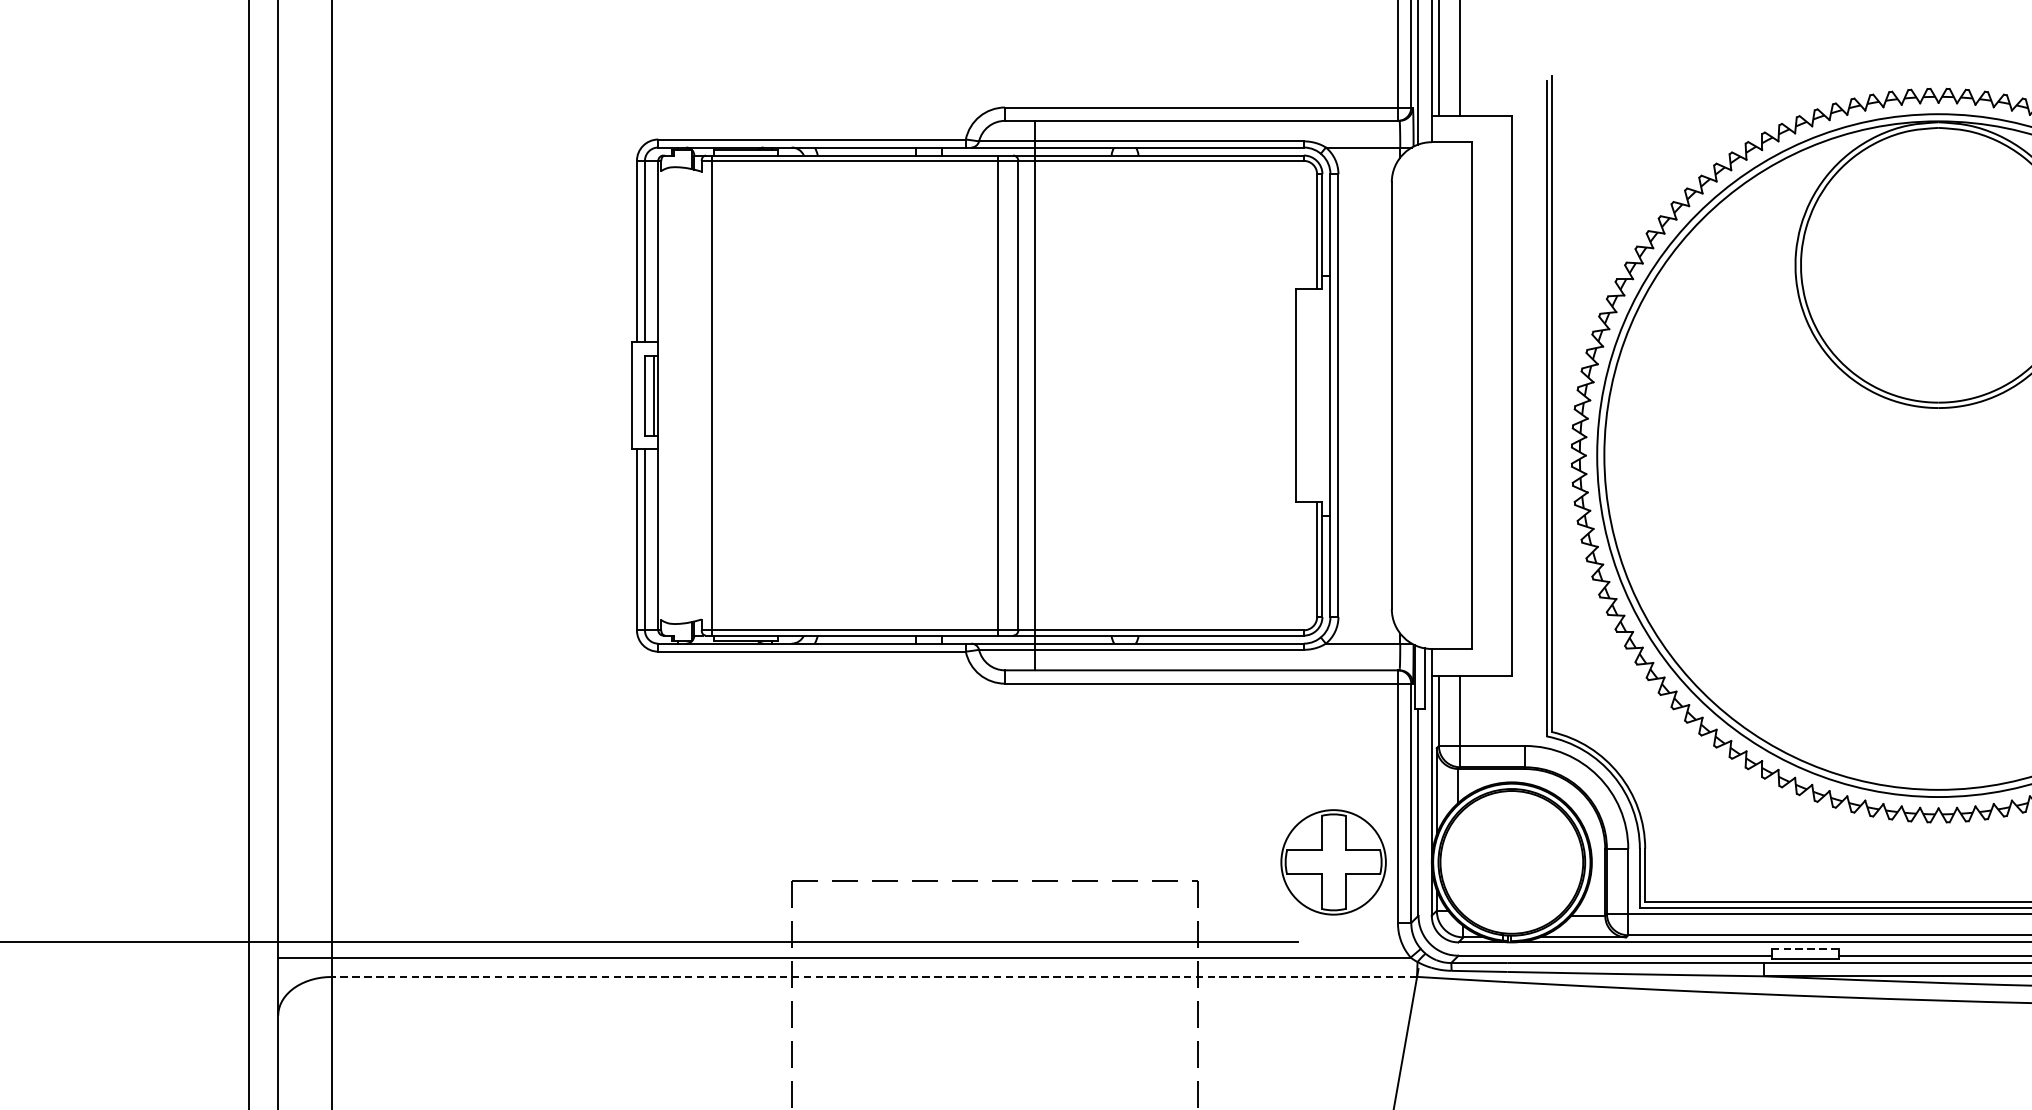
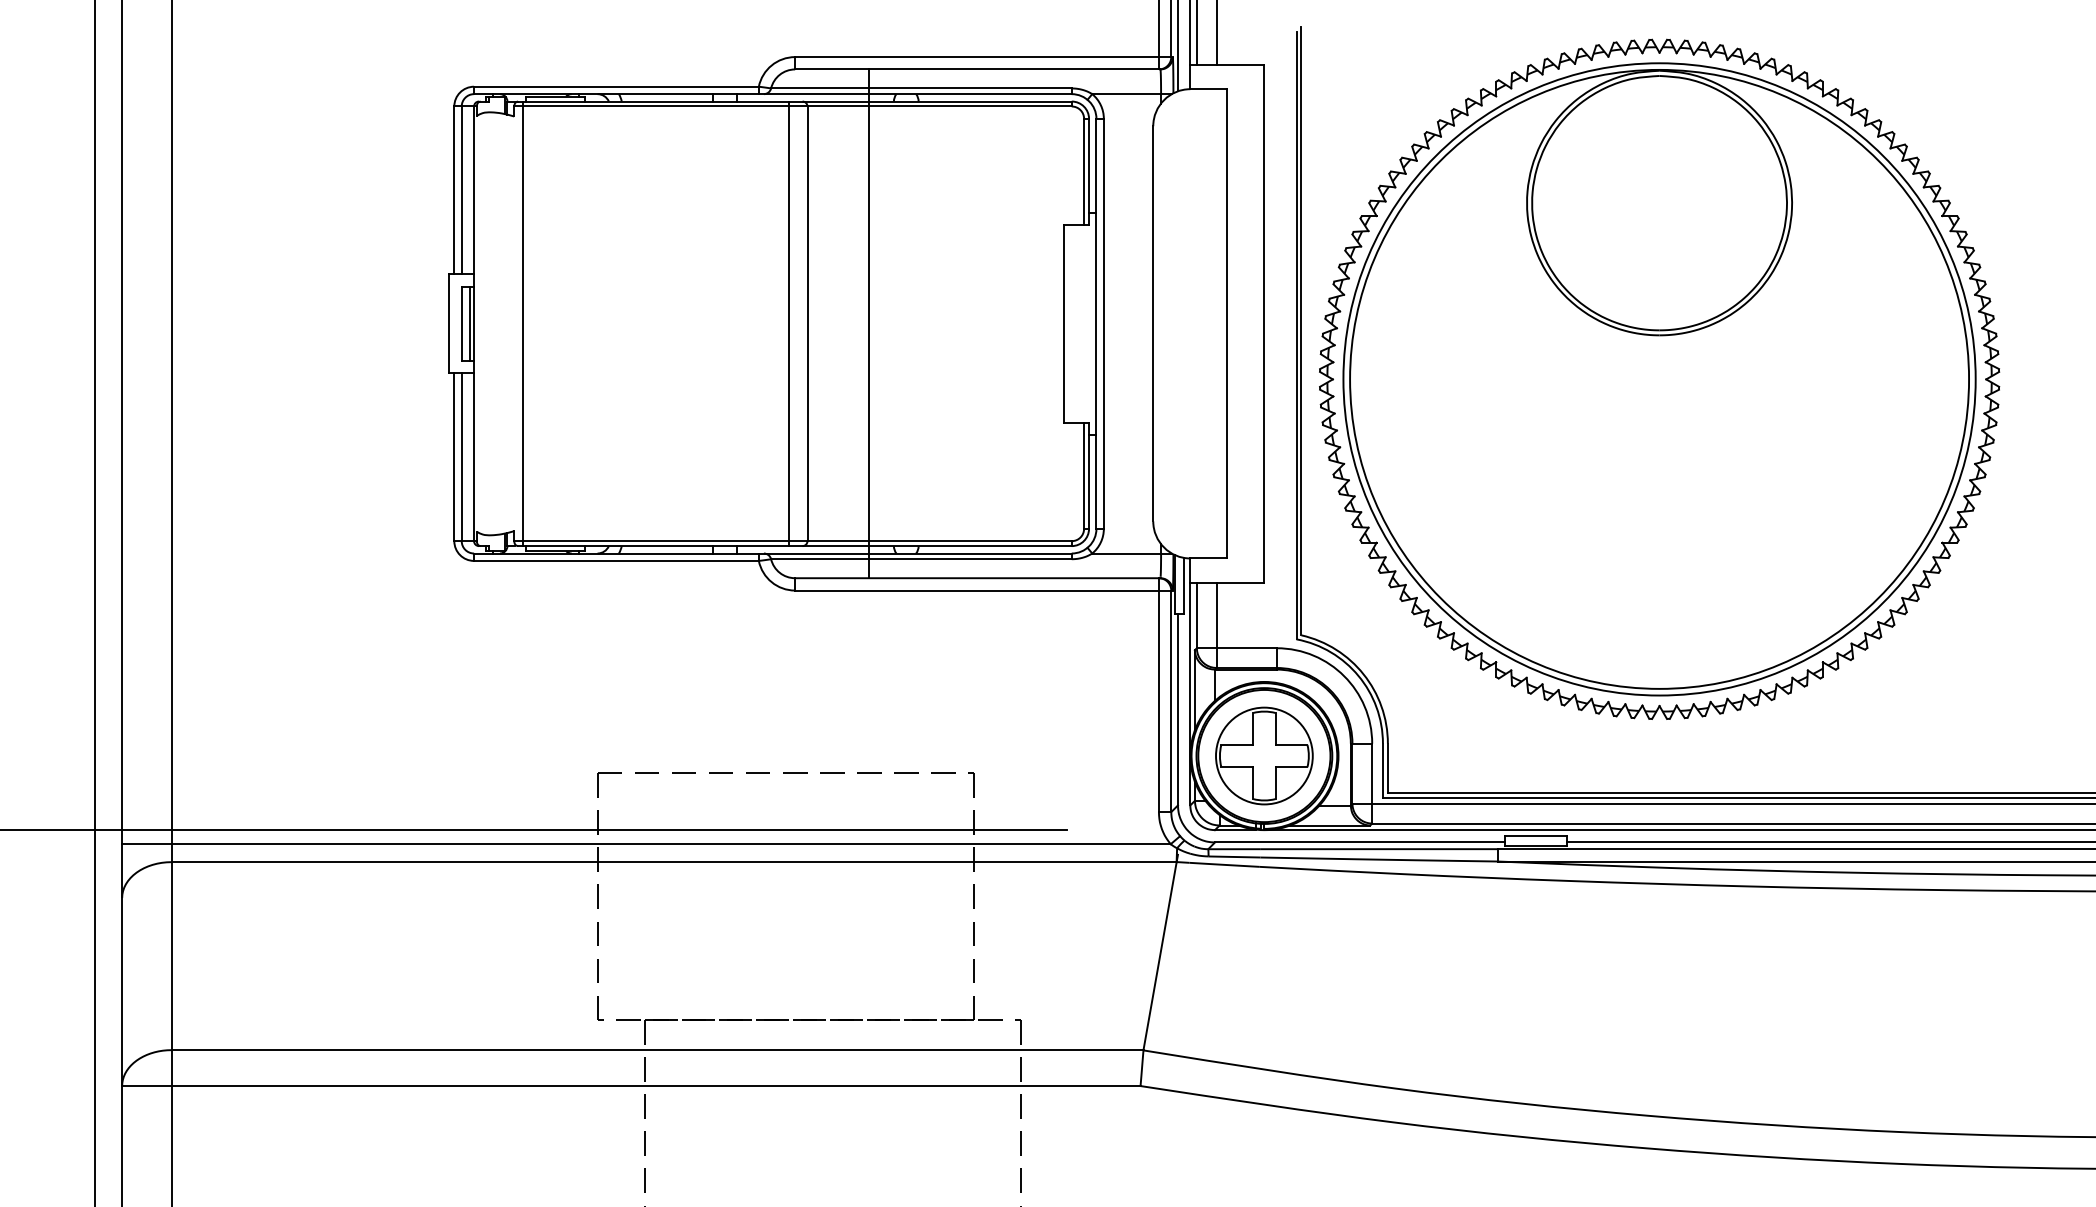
line: (1035, 395) -> (869, 323), moved
part: (1333, 861) -> (1264, 755), moved
line: (1805, 949) -> (1536, 836), dashed -> solid
line: (874, 977) -> (674, 862), dashed -> solid

